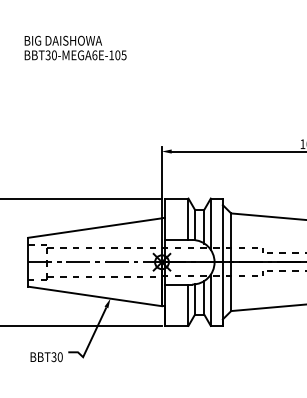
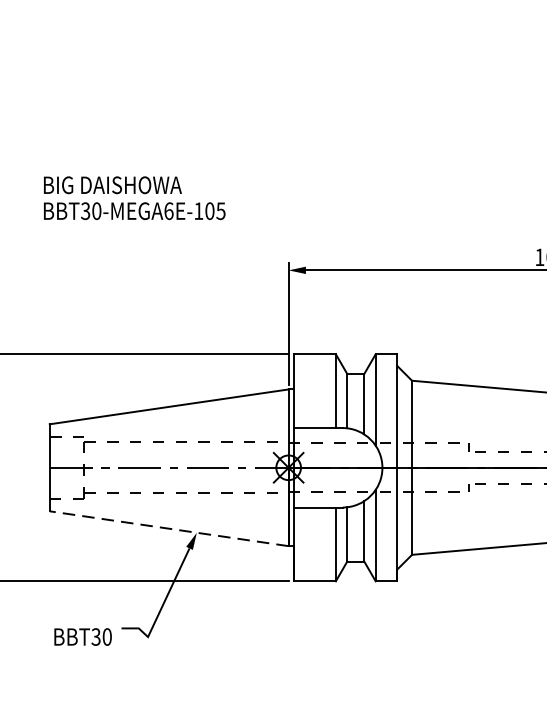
text: (75, 47) -> (134, 197), moved
line: (95, 296) -> (170, 528), solid -> dashed

